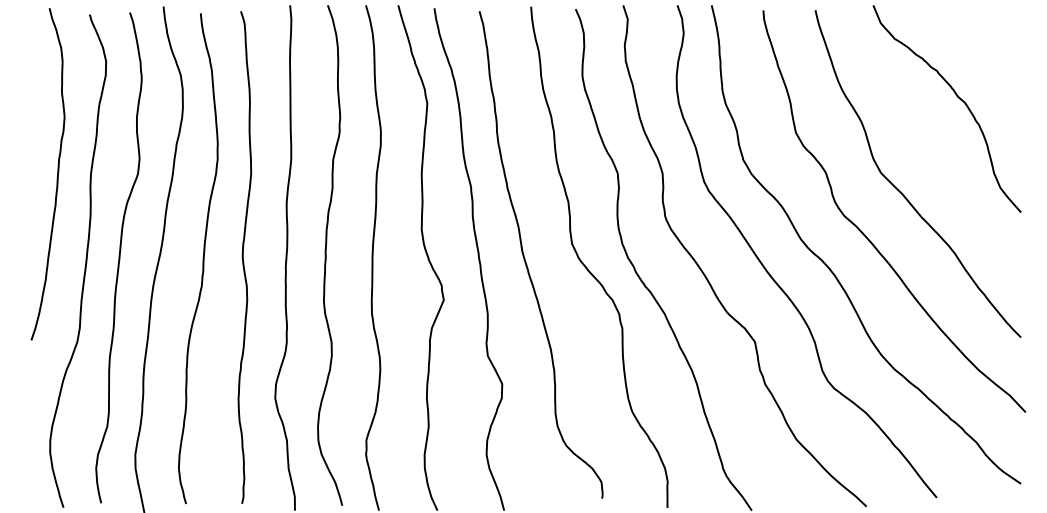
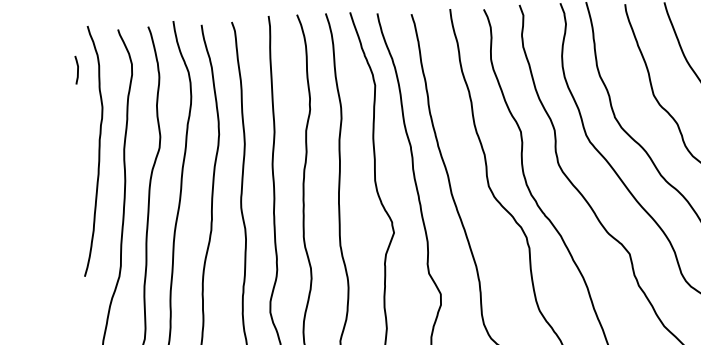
curve: (33, 66) -> (77, 70), added

